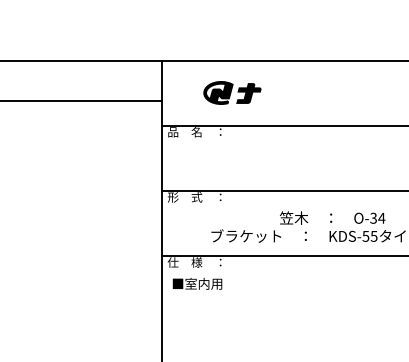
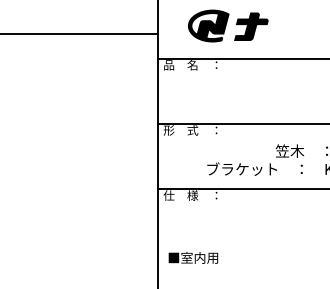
part: (232, 92) -> (228, 25), size x1.4
text: (197, 283) -> (193, 257), moved

